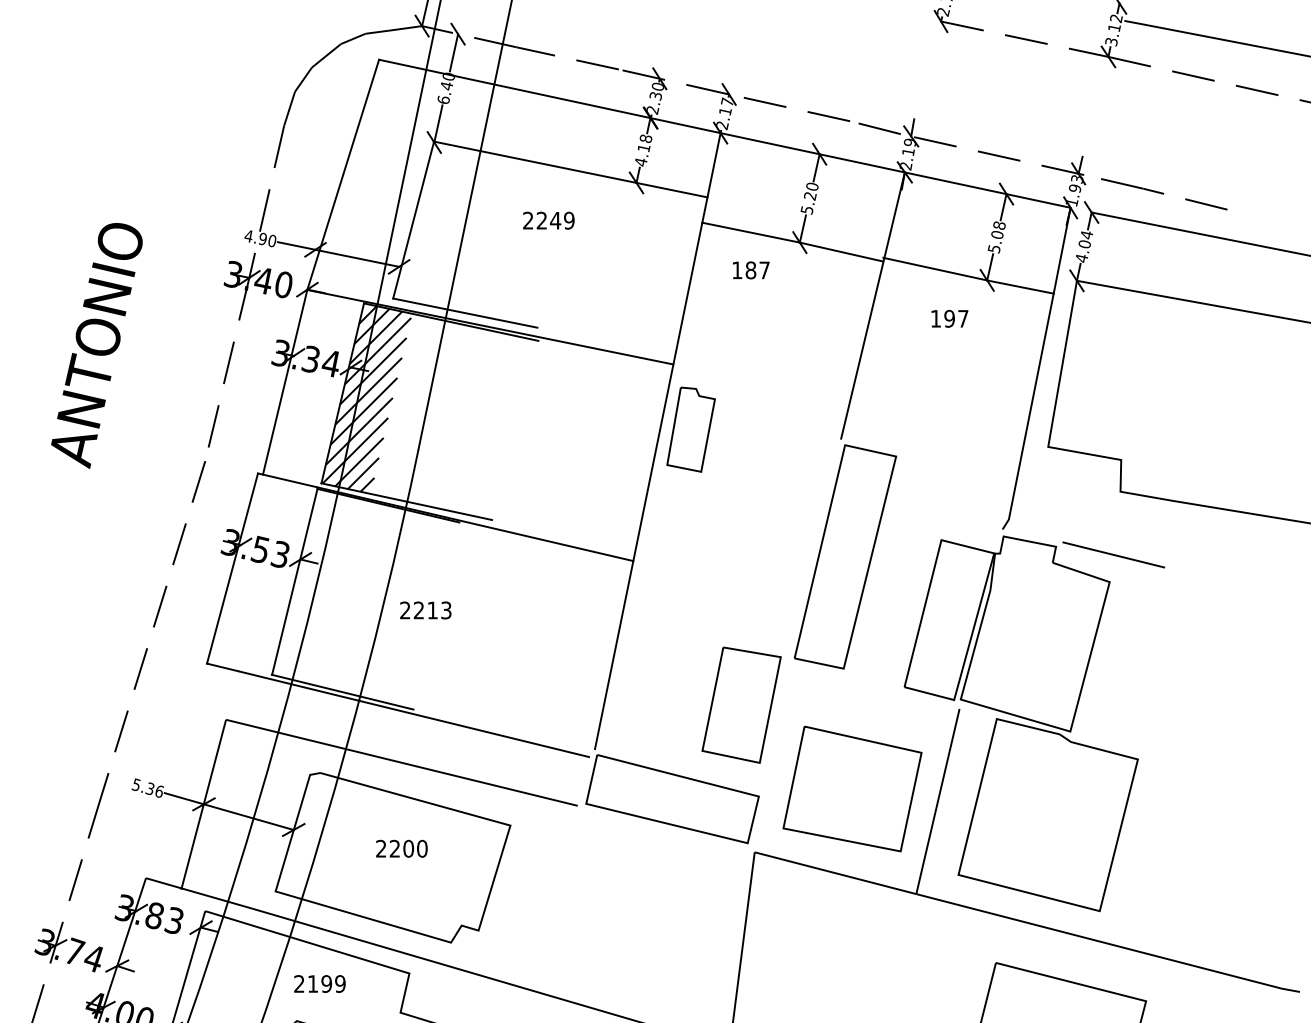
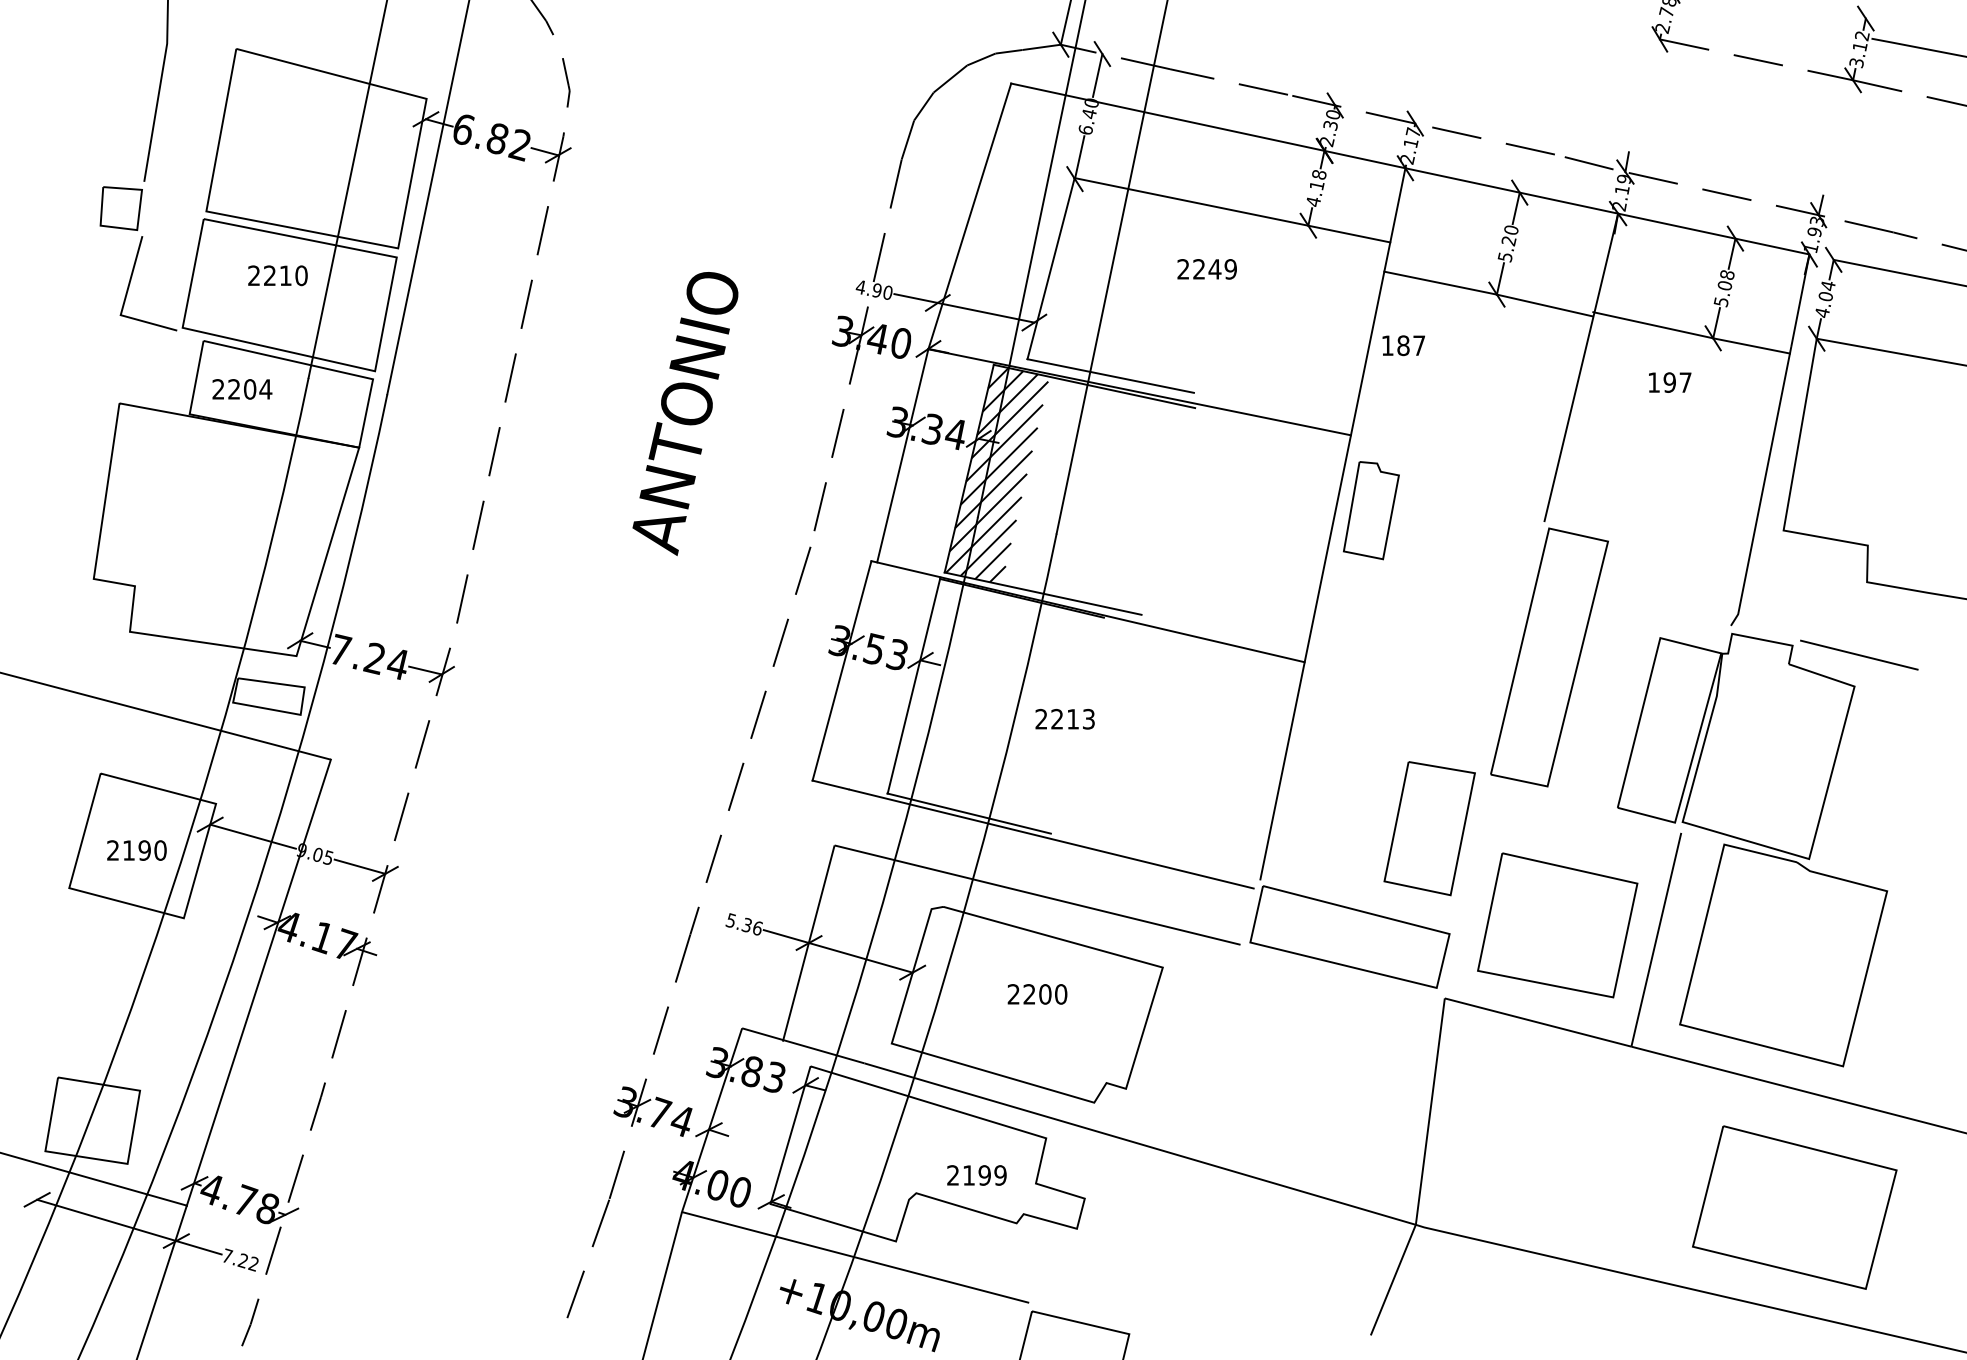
text: (750, 270) -> (1403, 345), moved
text: (319, 984) -> (976, 1175), moved

